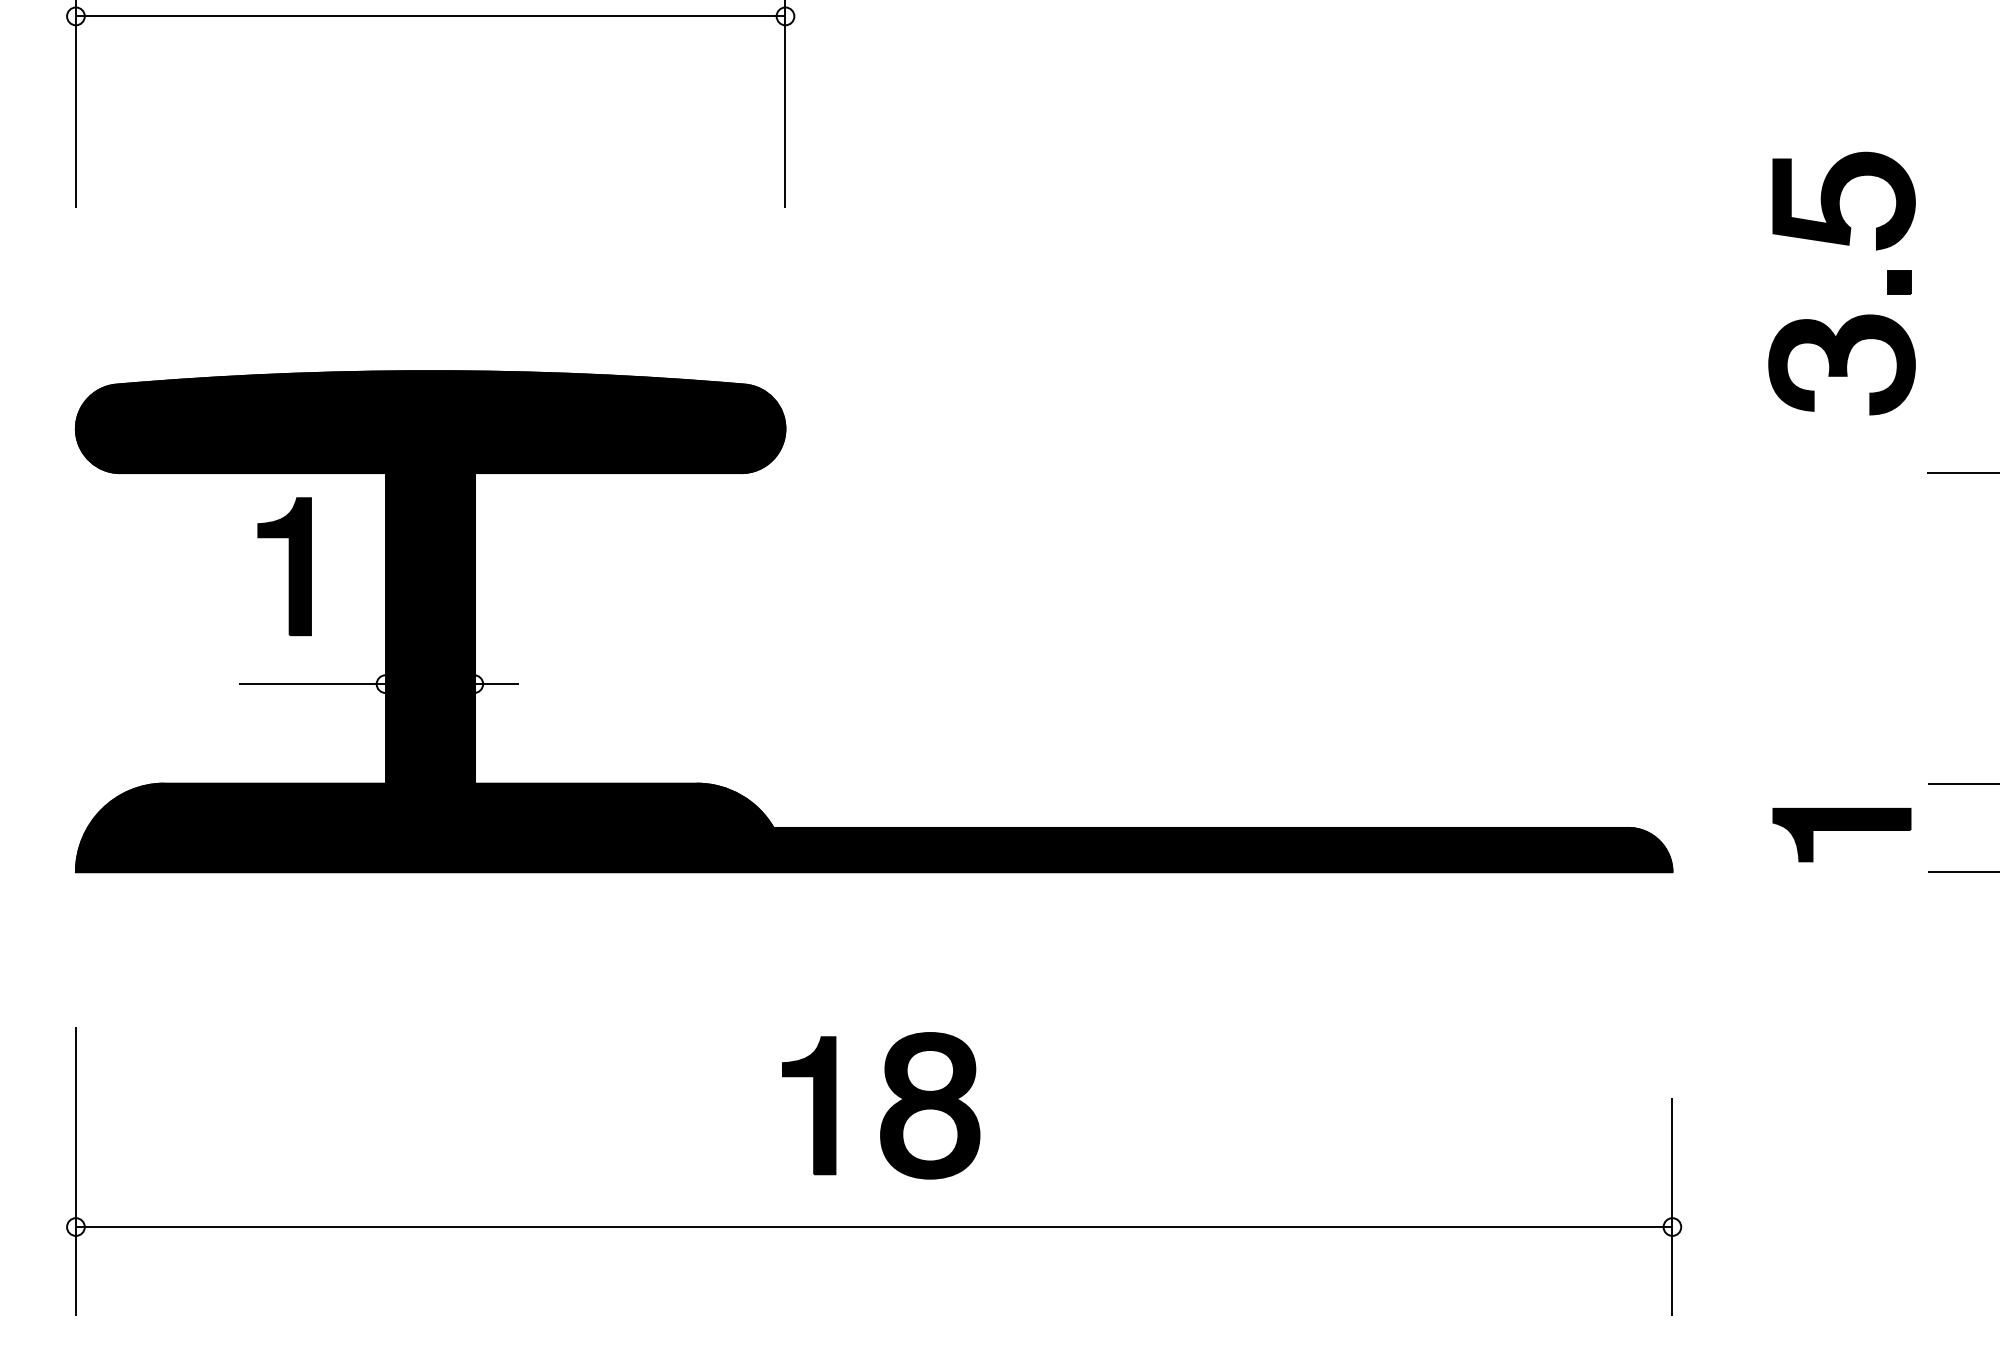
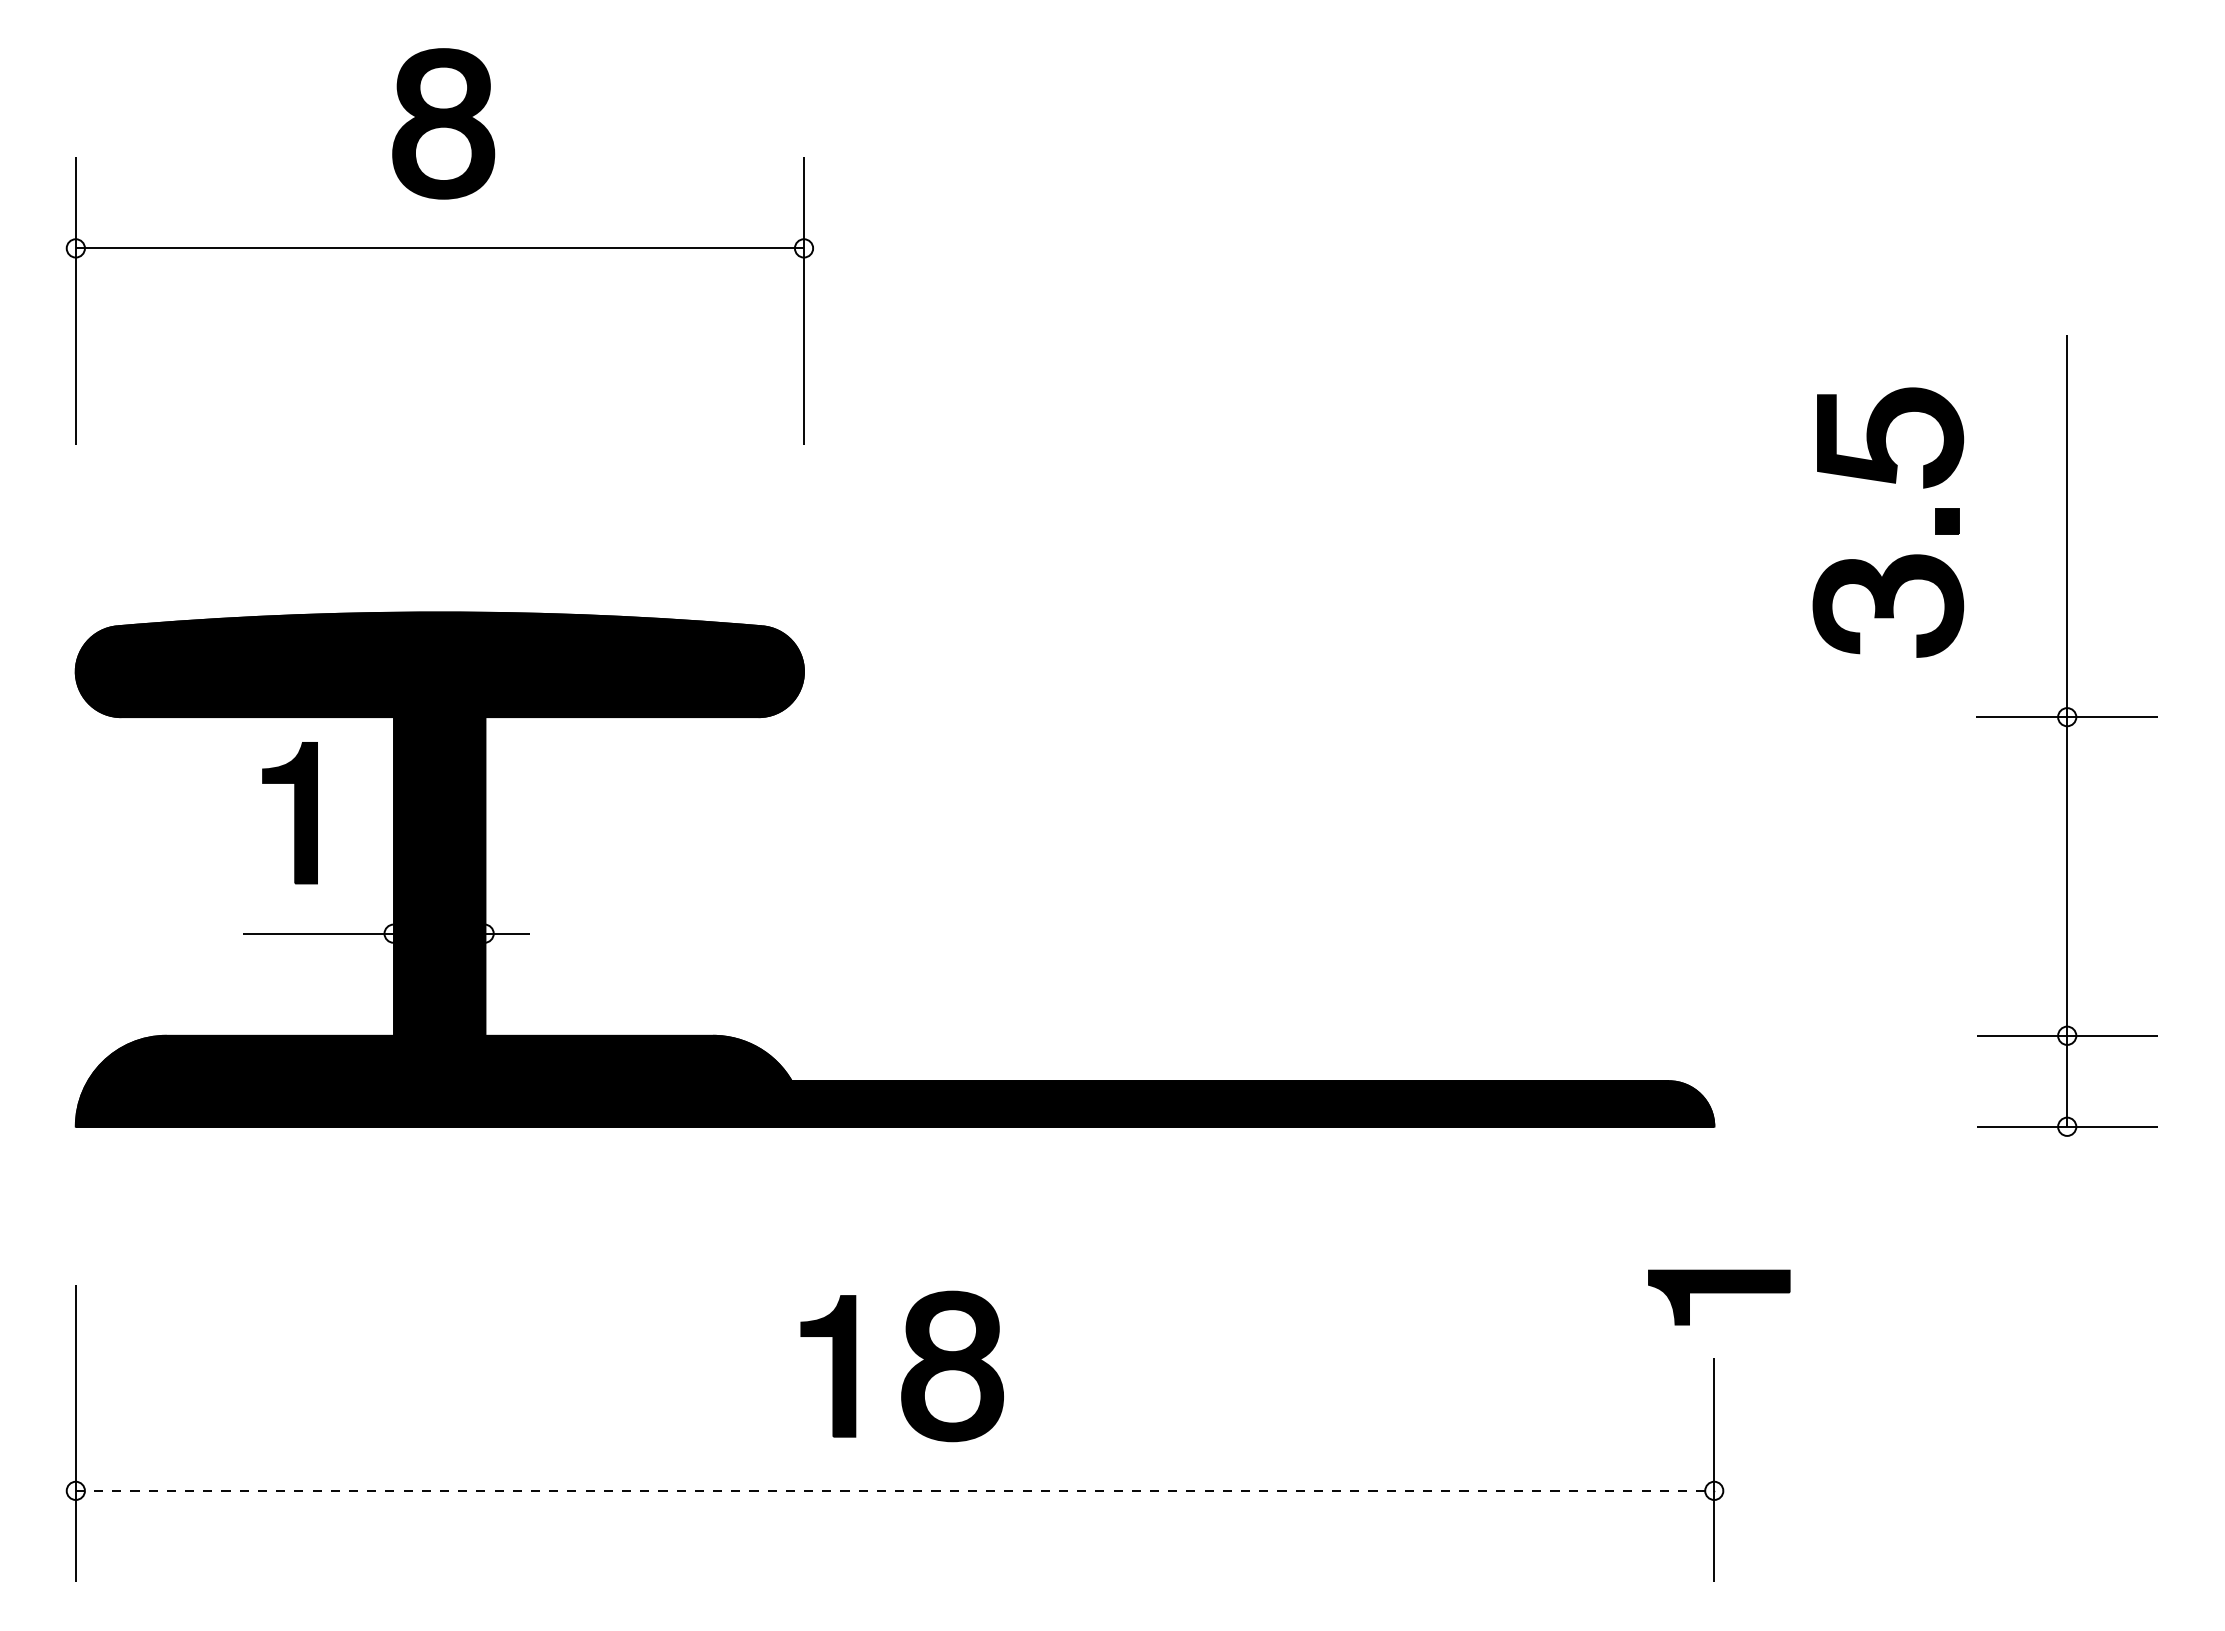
part: (1842, 834) -> (1719, 1297), moved
line: (874, 1226) -> (895, 1490), solid -> dashed

